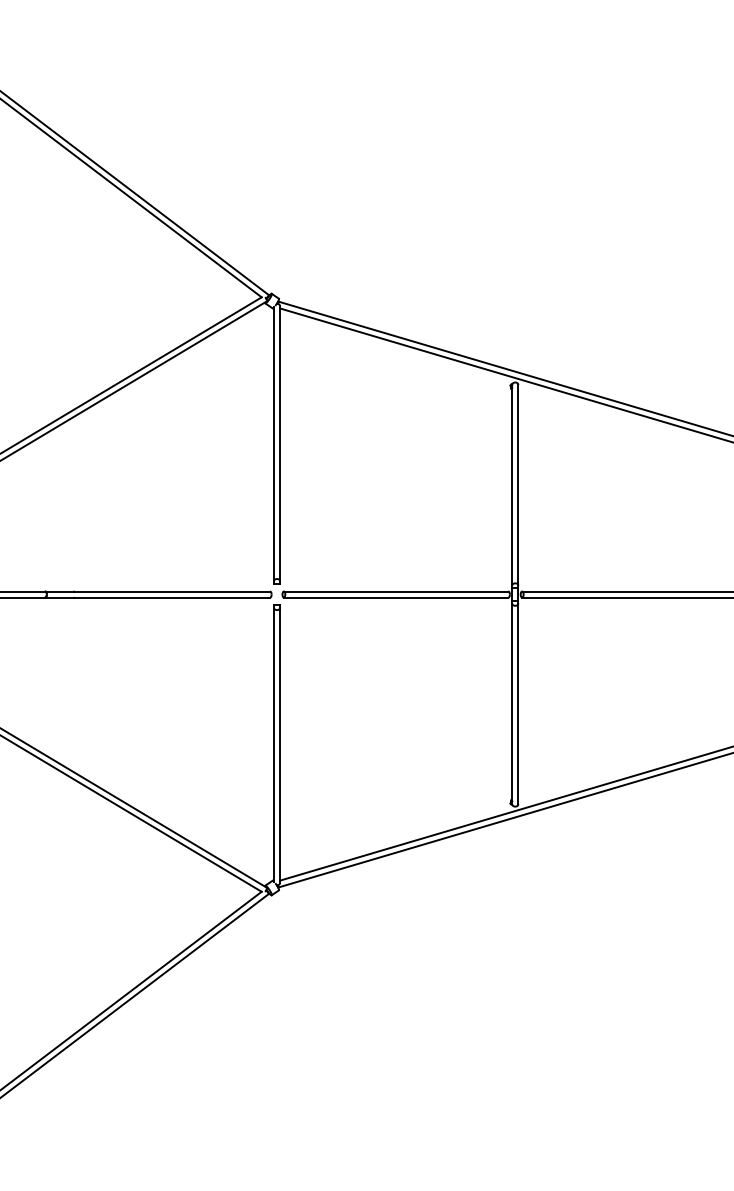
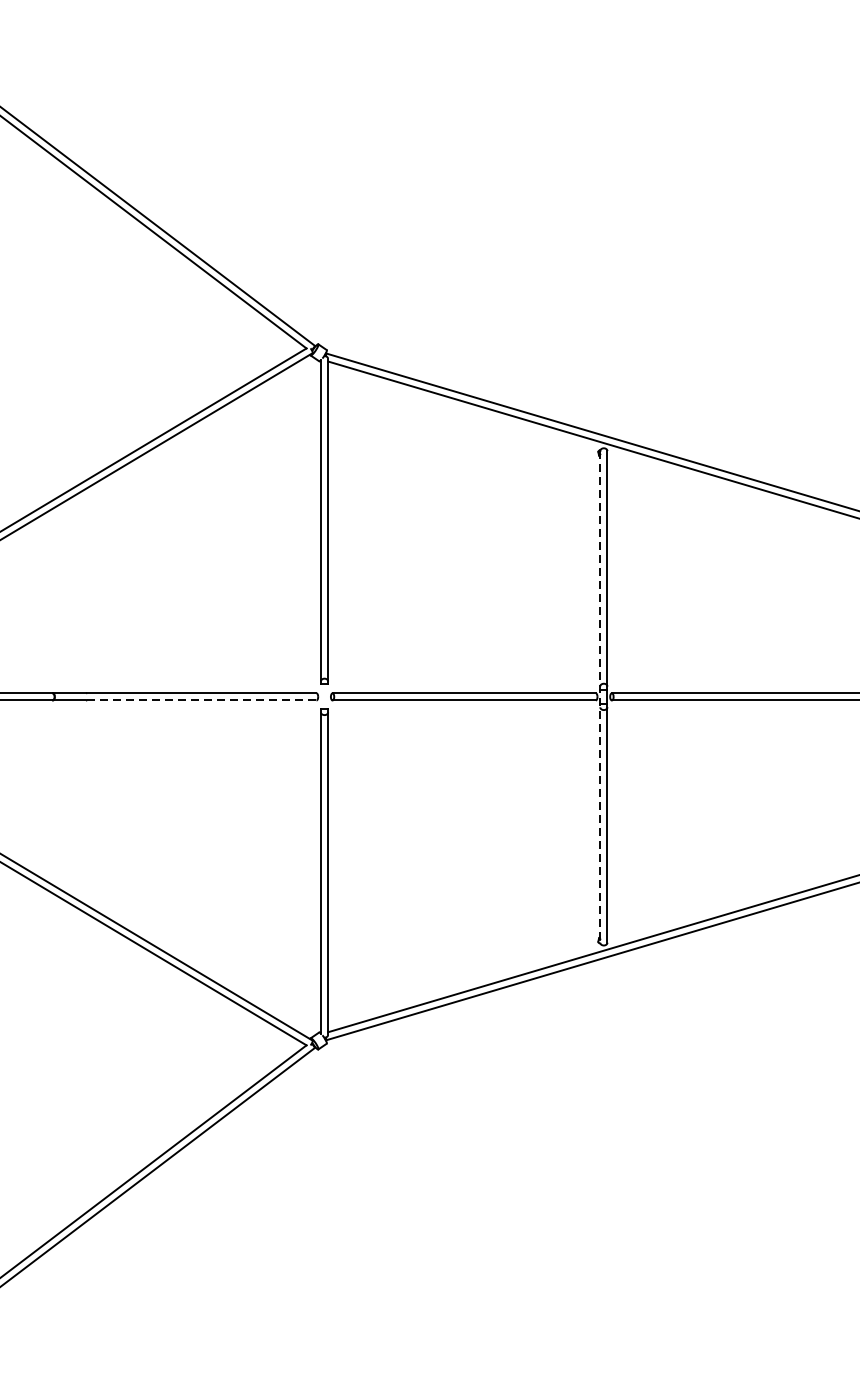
line: (512, 594) -> (600, 696), solid -> dashed
line: (172, 597) -> (201, 700), solid -> dashed

